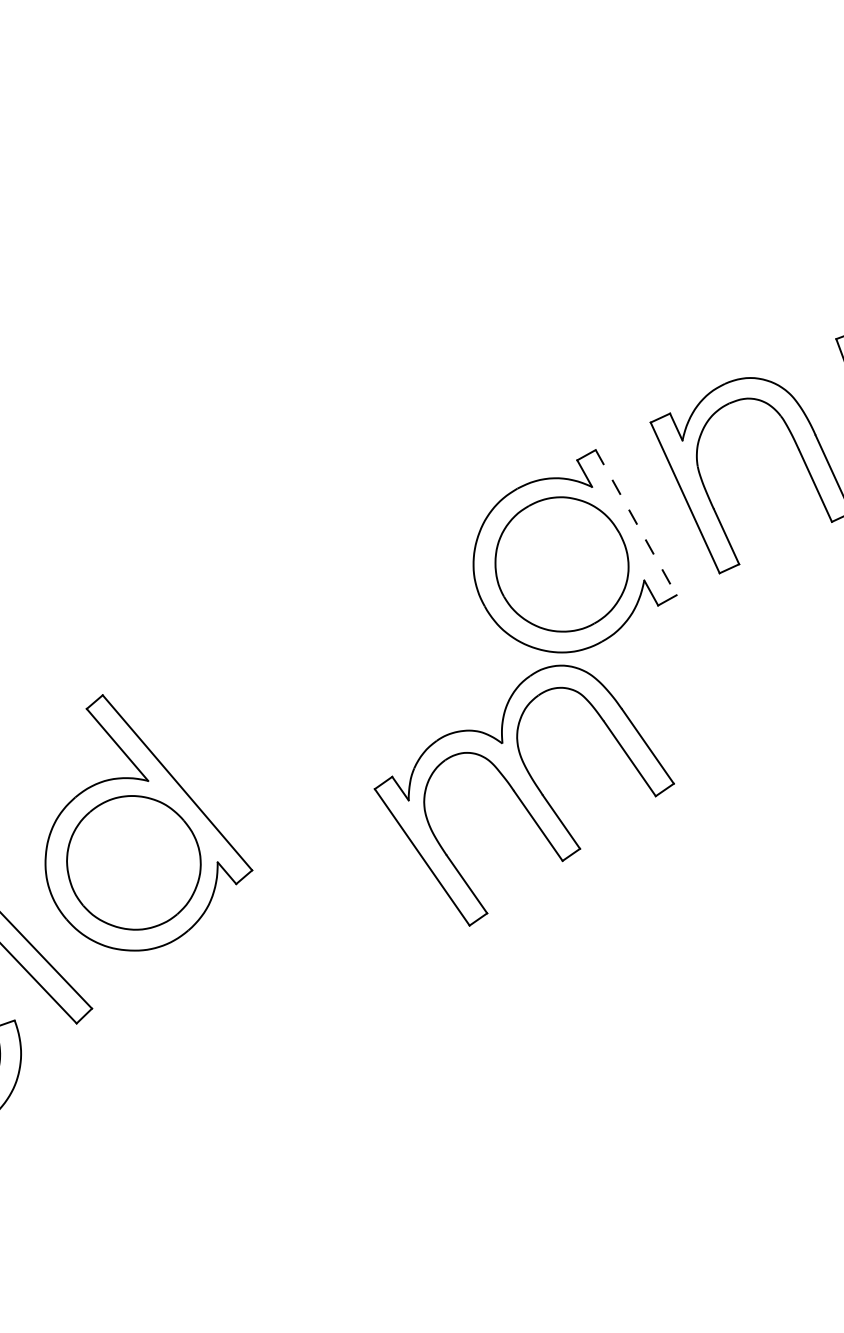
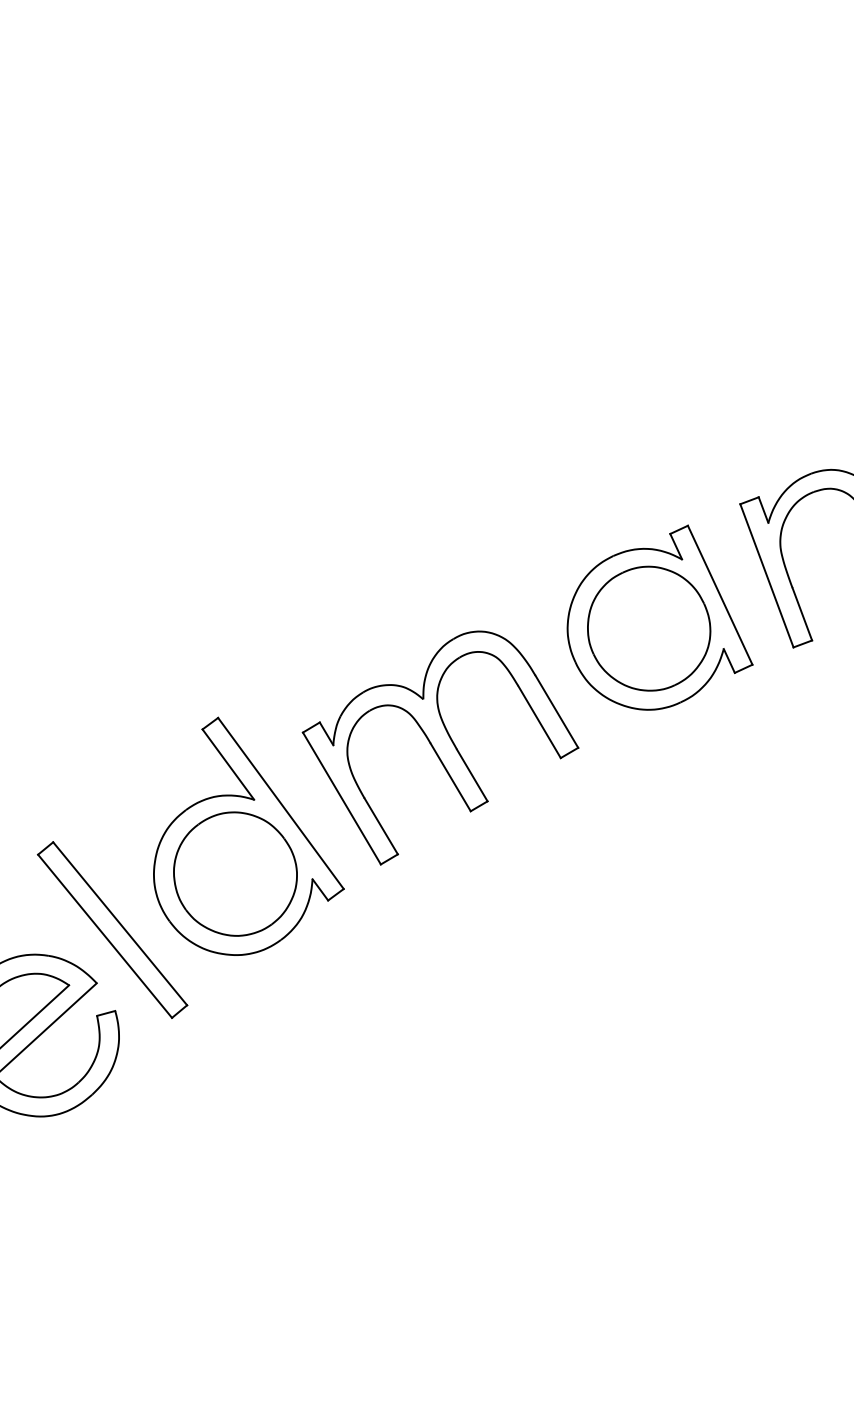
line: (636, 522) -> (720, 595), dashed -> solid
part: (524, 794) -> (440, 747), moved

